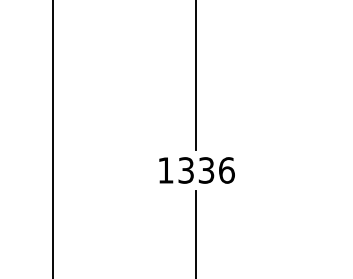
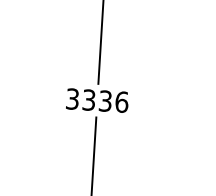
text: (165, 170) -> (72, 99), 1336 -> 3336

